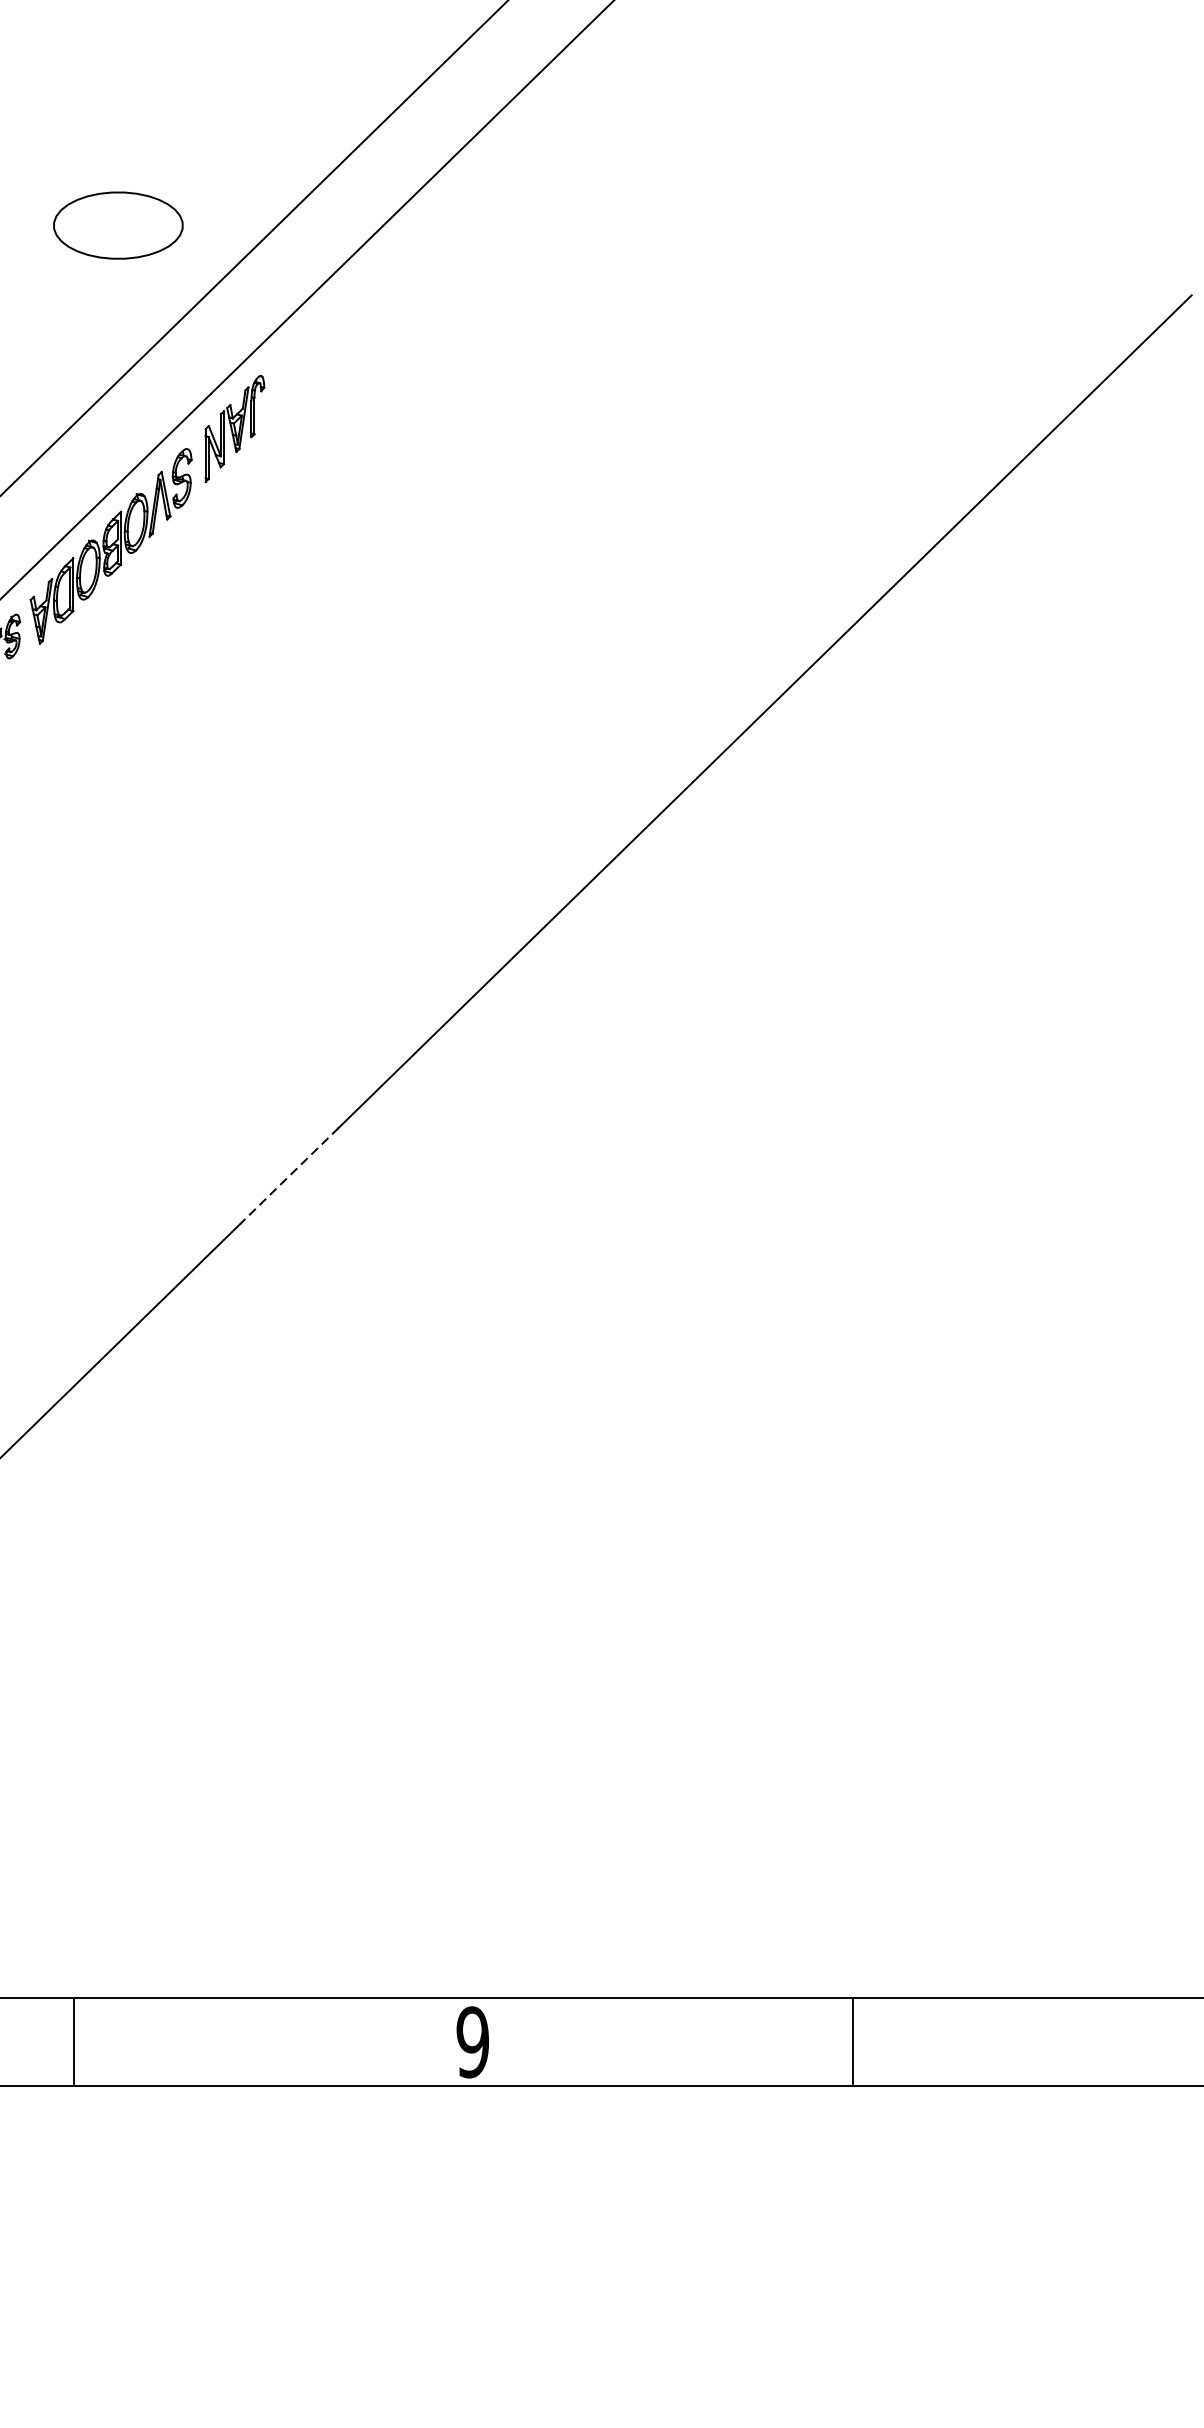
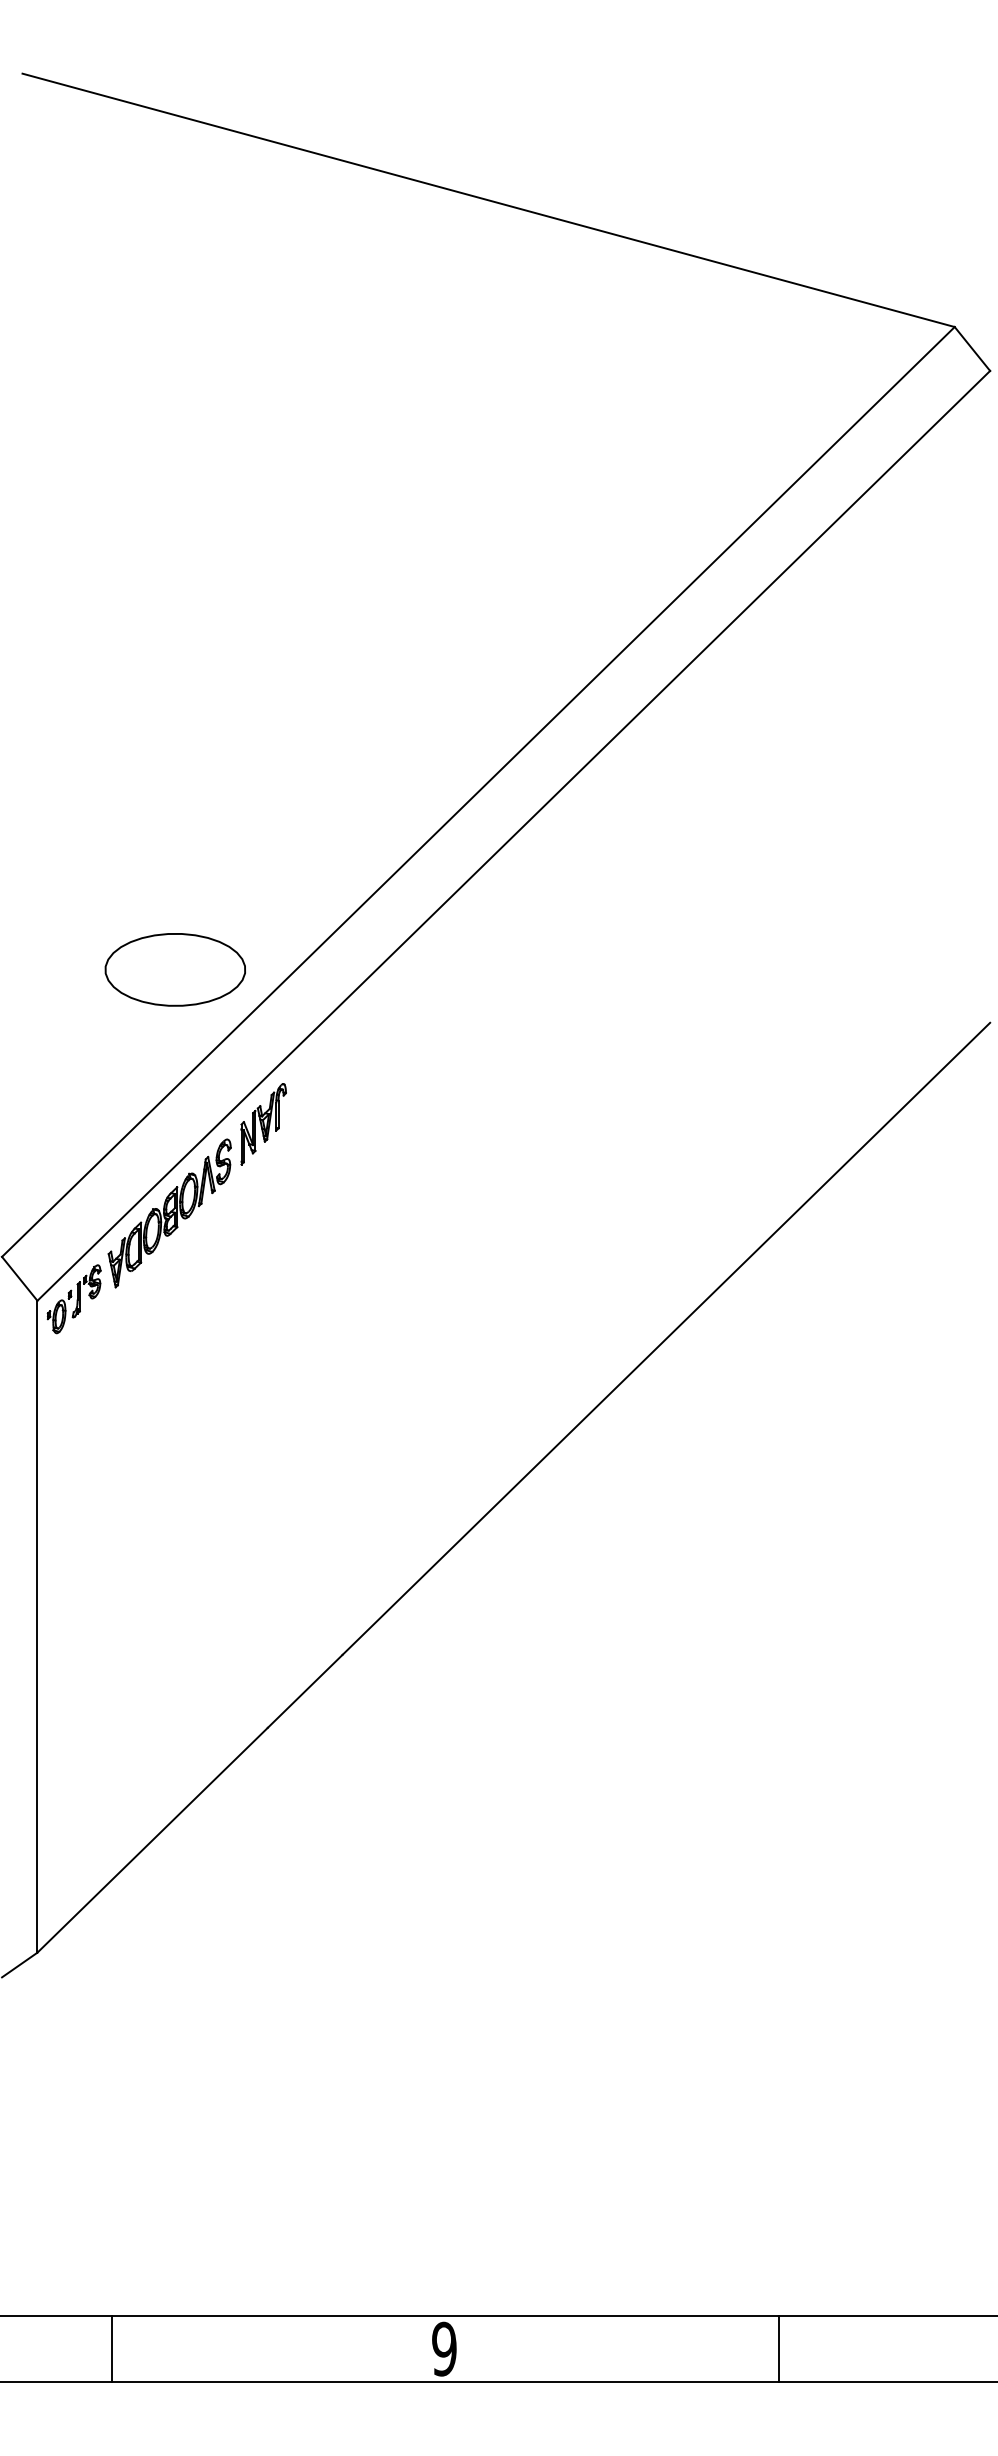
part: (117, 225) -> (174, 969), size x1.43
line: (288, 1176) -> (304, 1691), dashed -> solid
line: (73, 2041) -> (111, 2348), moved
line: (852, 2041) -> (778, 2348), moved

